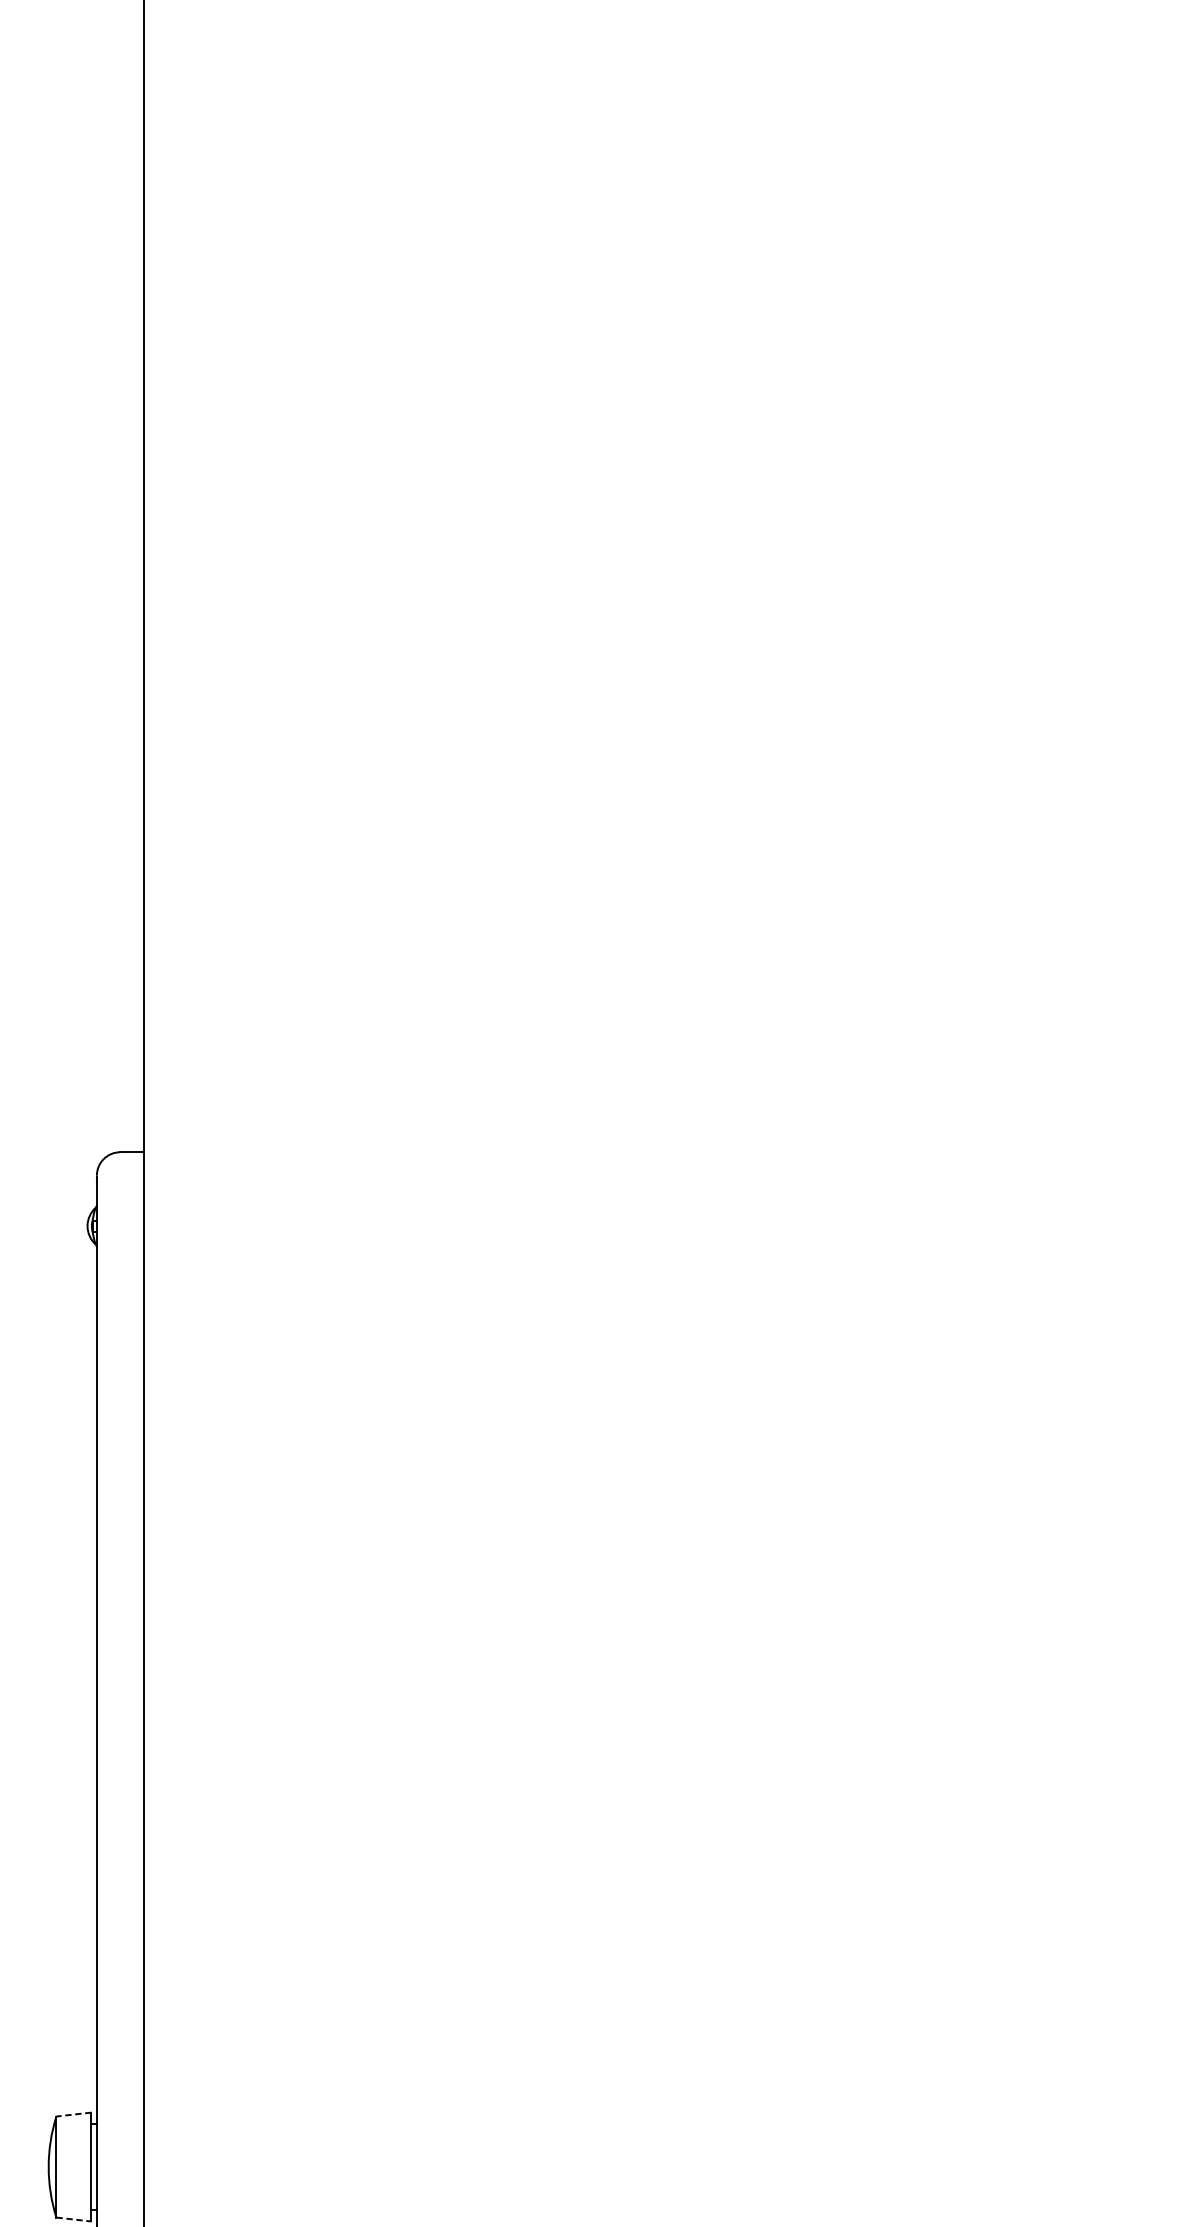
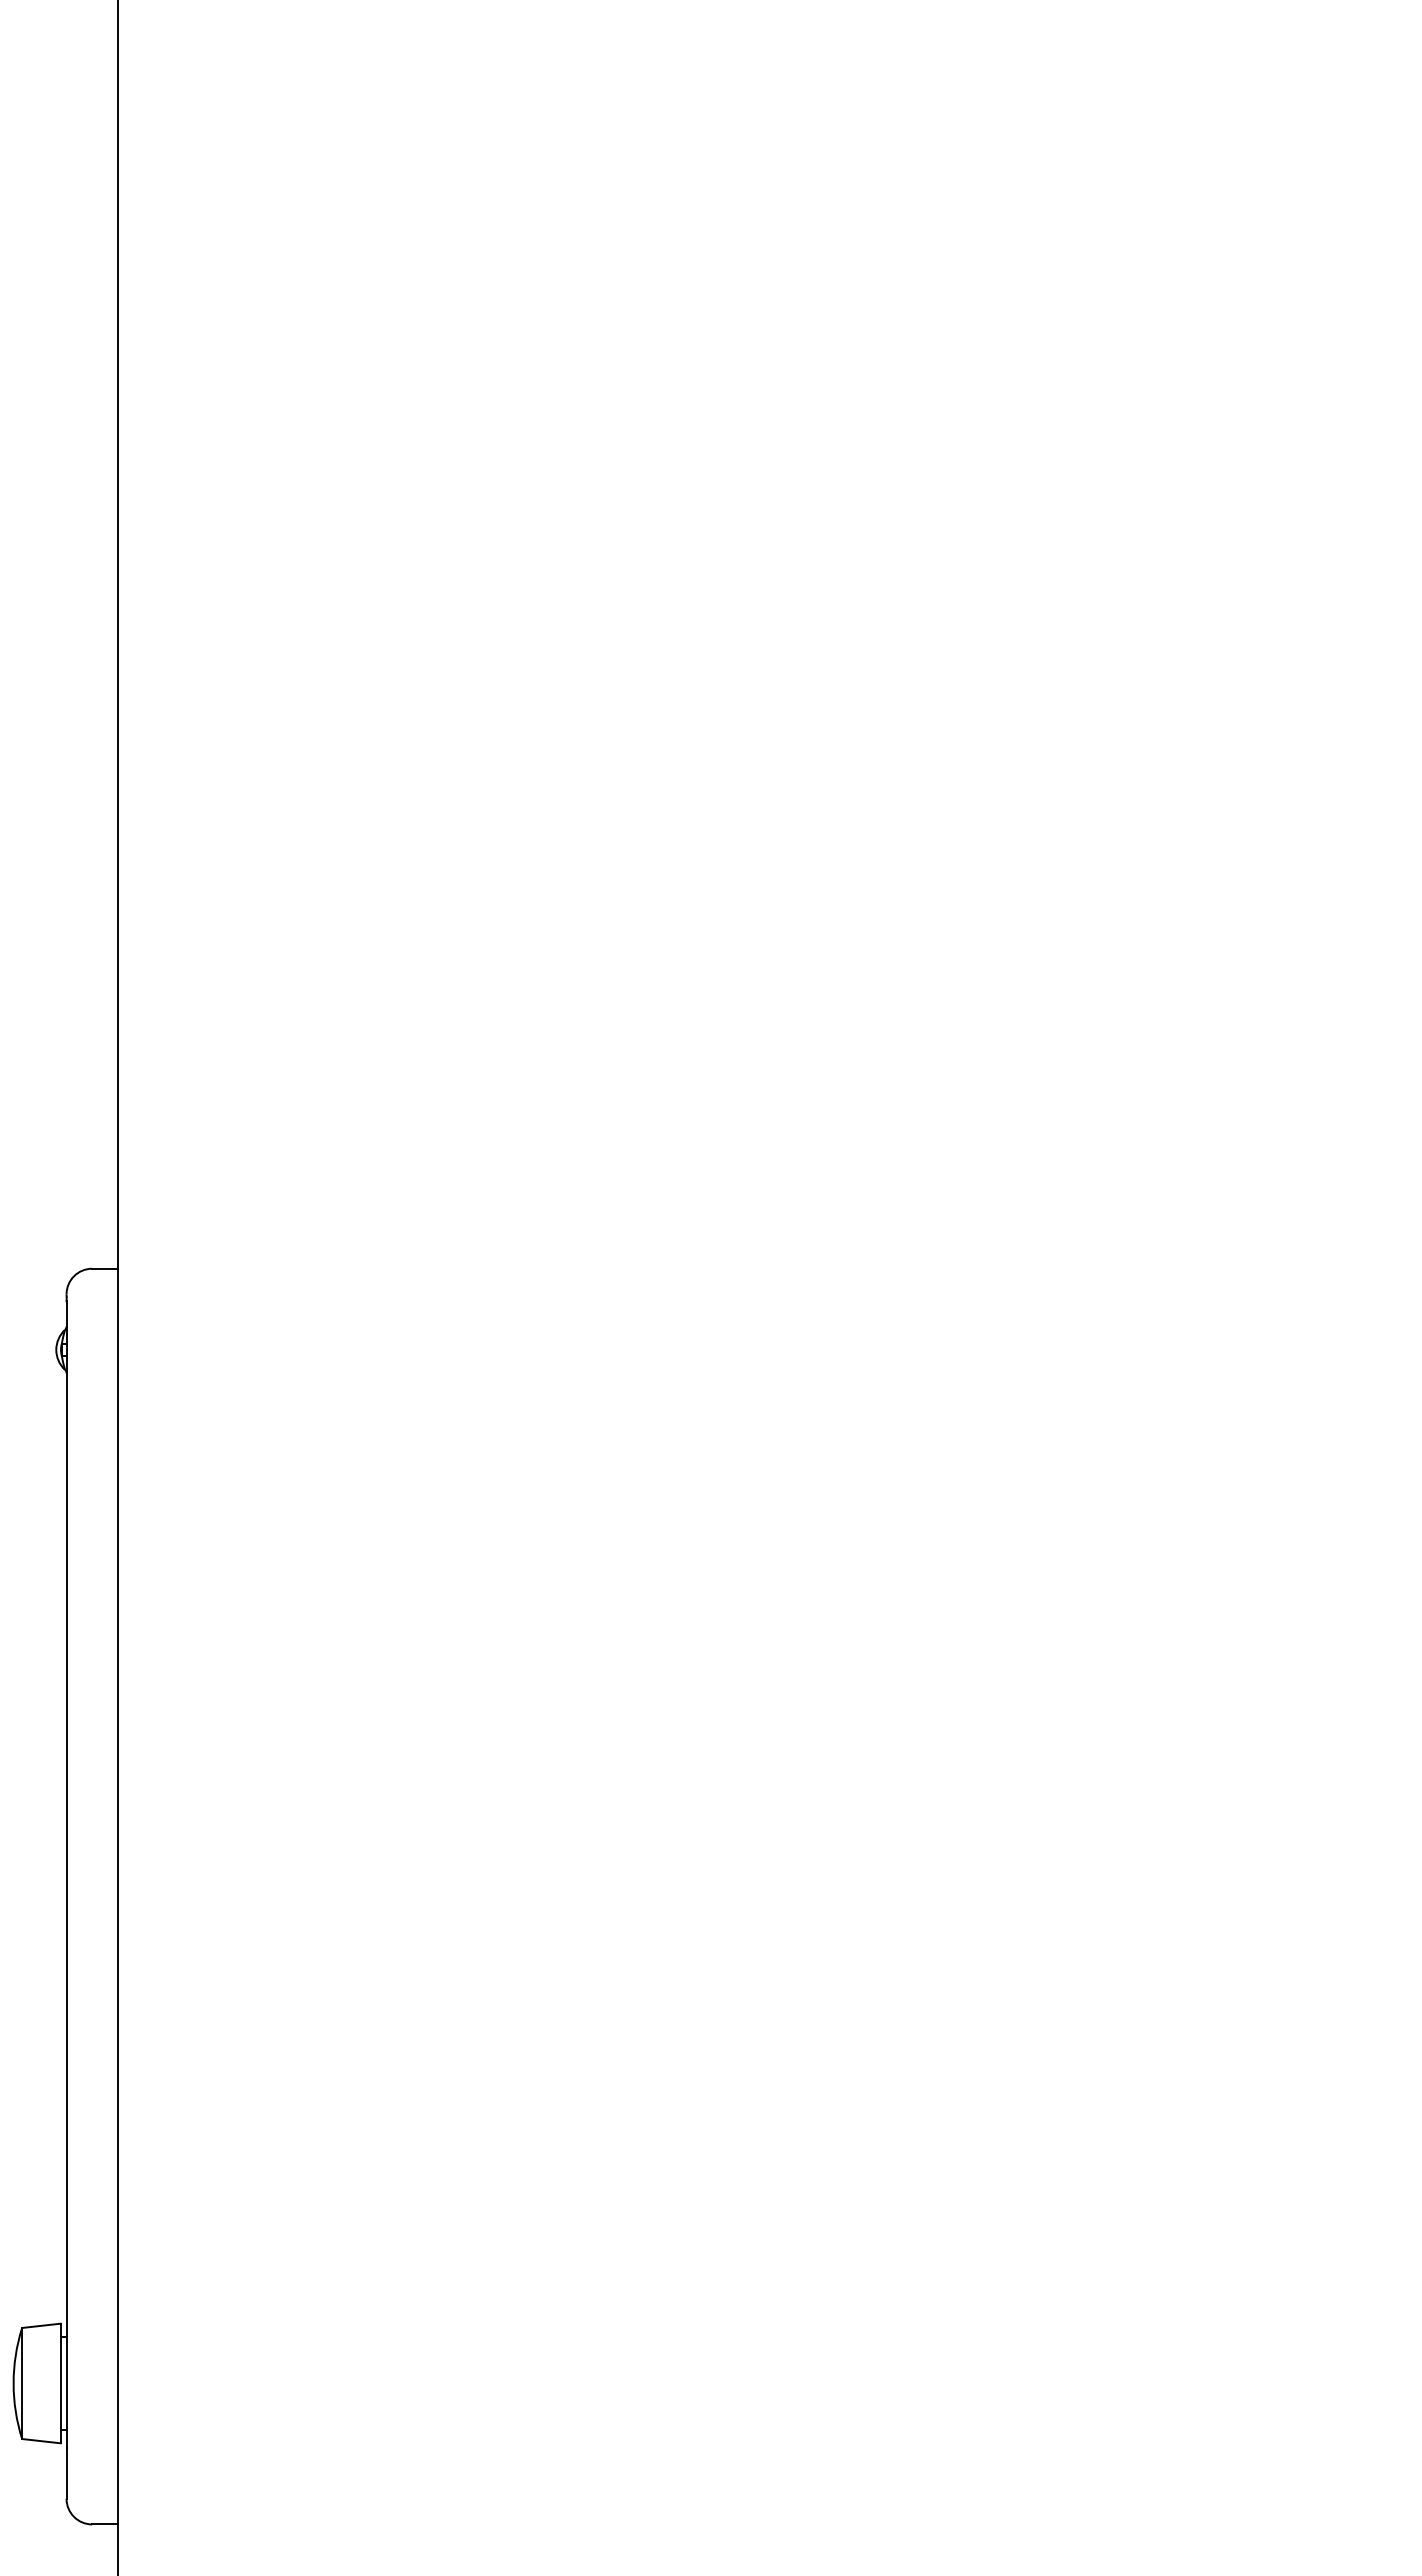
line: (73, 2114) -> (40, 2325), dashed -> solid
line: (74, 2219) -> (41, 2441), dashed -> solid

